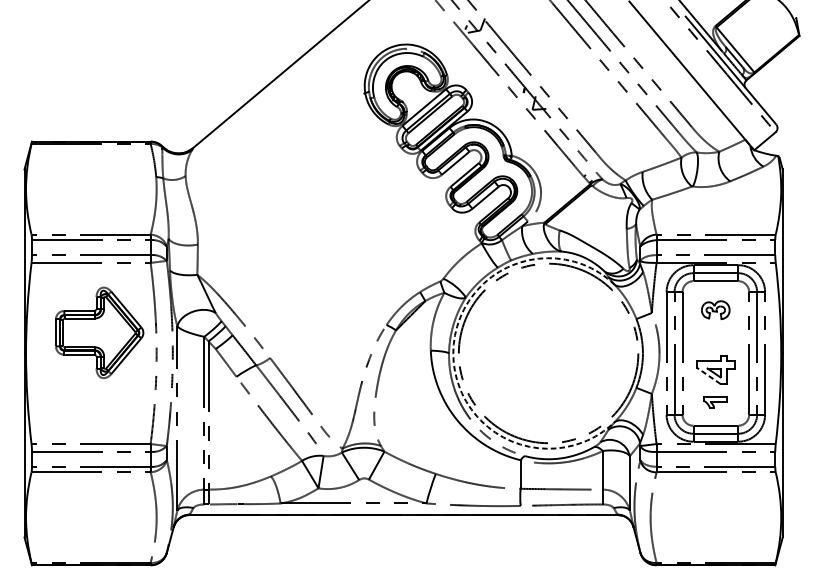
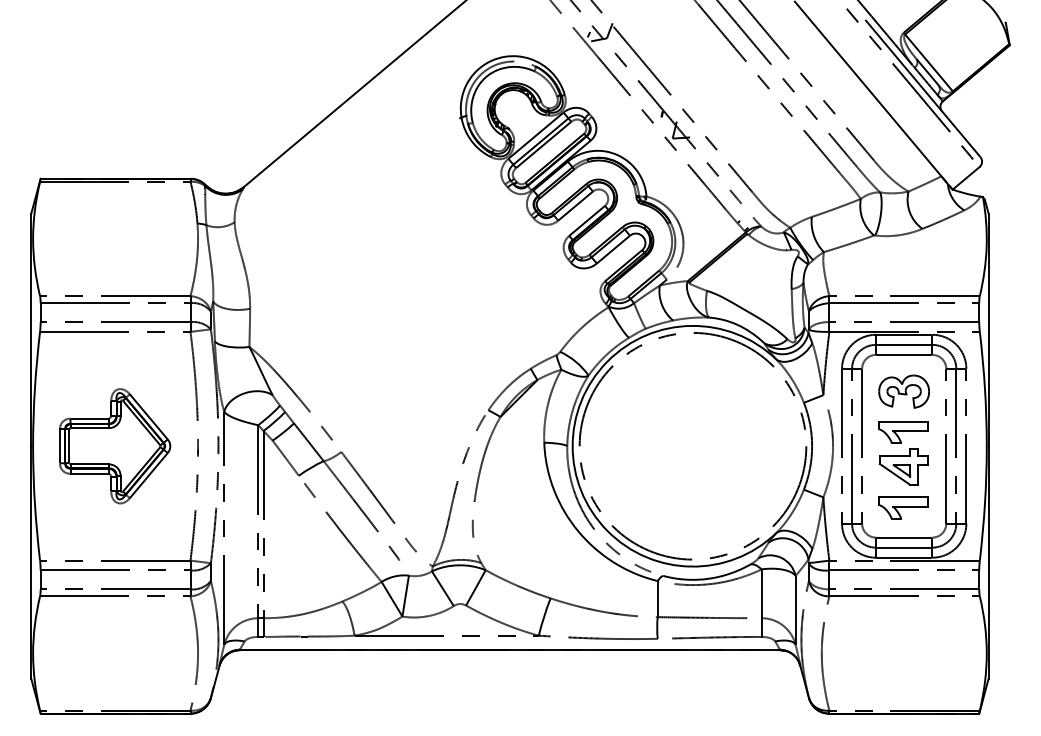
part: (715, 310) -> (903, 391), size x1.43
part: (99, 333) -> (115, 446), moved
part: (715, 342) -> (903, 432), added
arc: (453, 353) -> (572, 446), dashed -> solid
line: (708, 375) -> (894, 474), dashed -> solid
part: (715, 401) -> (903, 507), size x1.67

